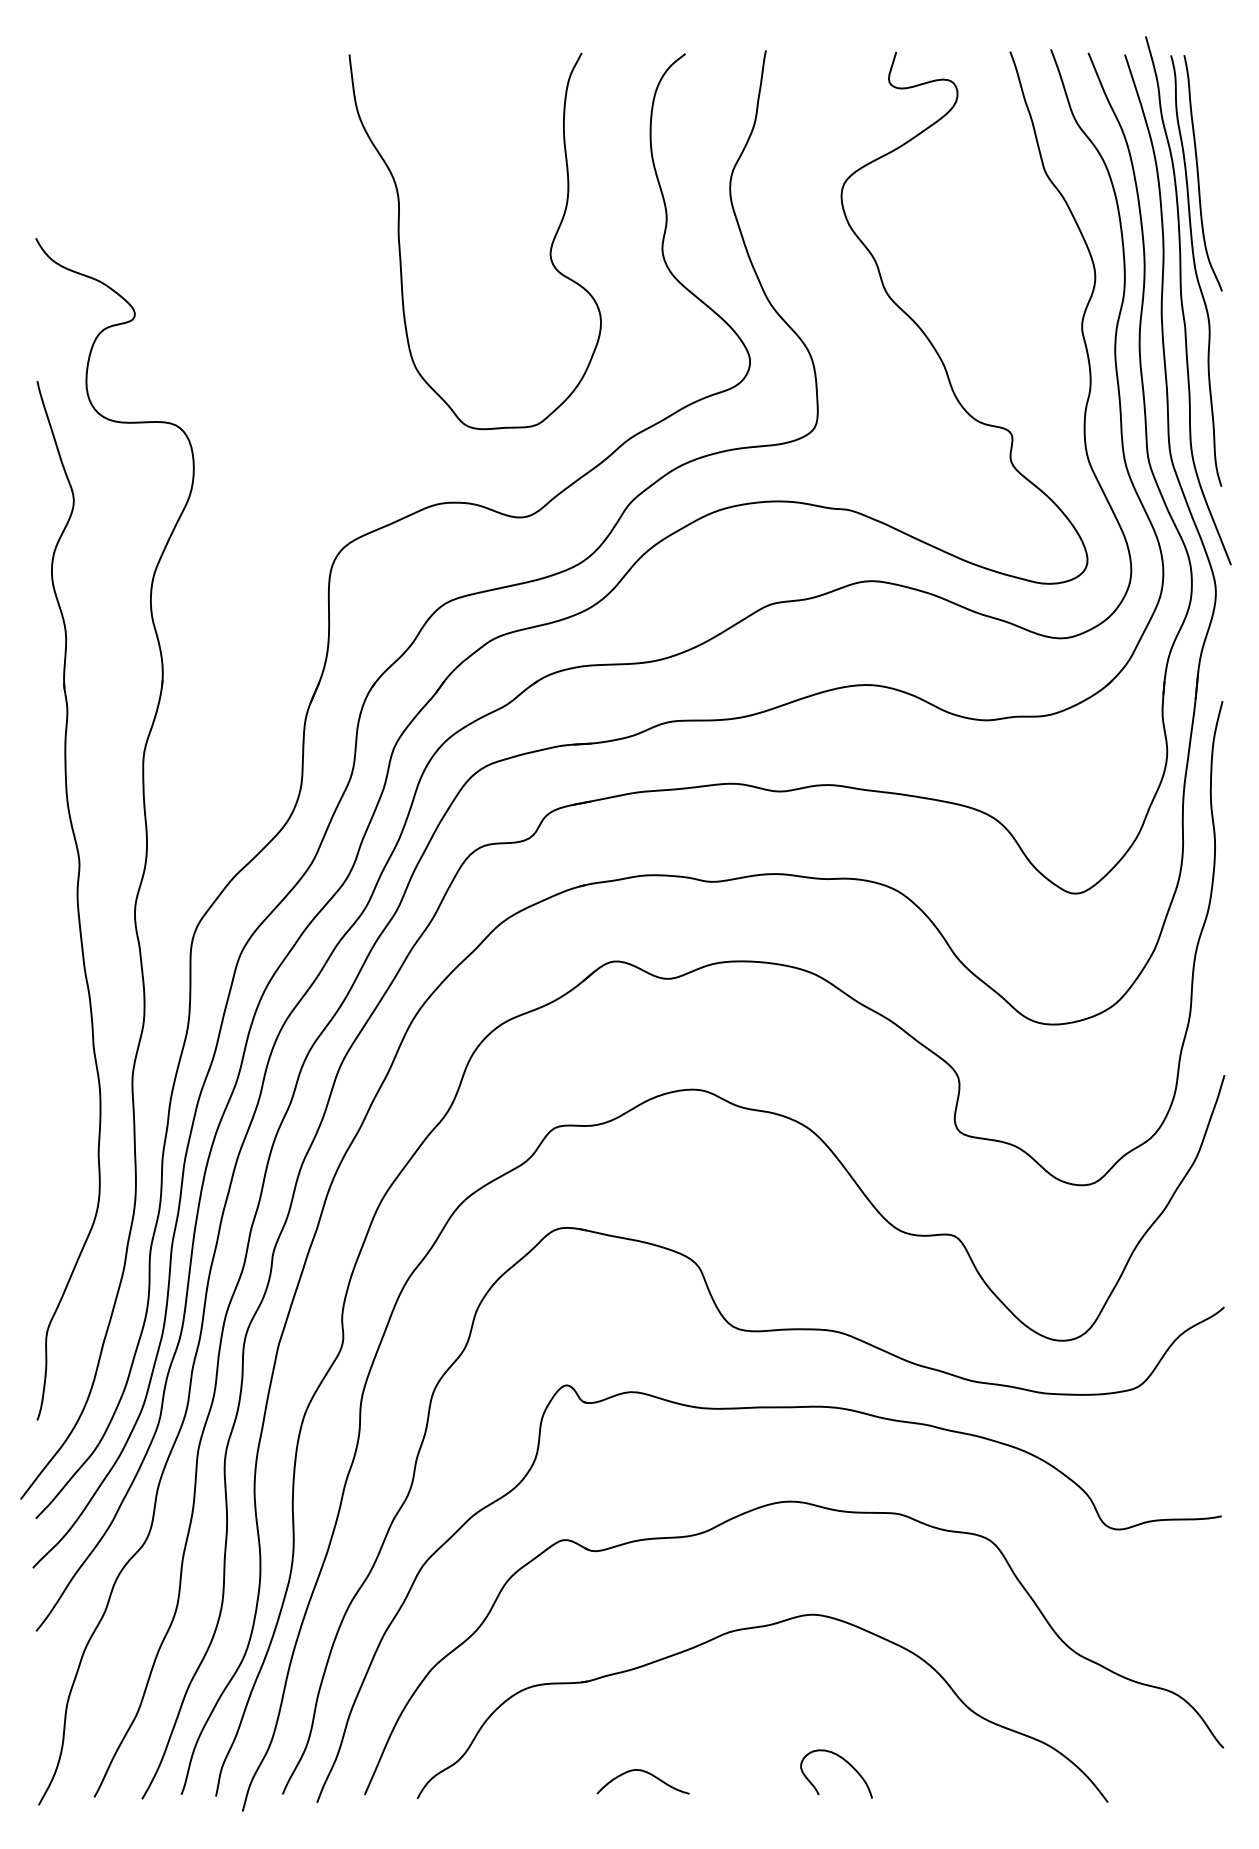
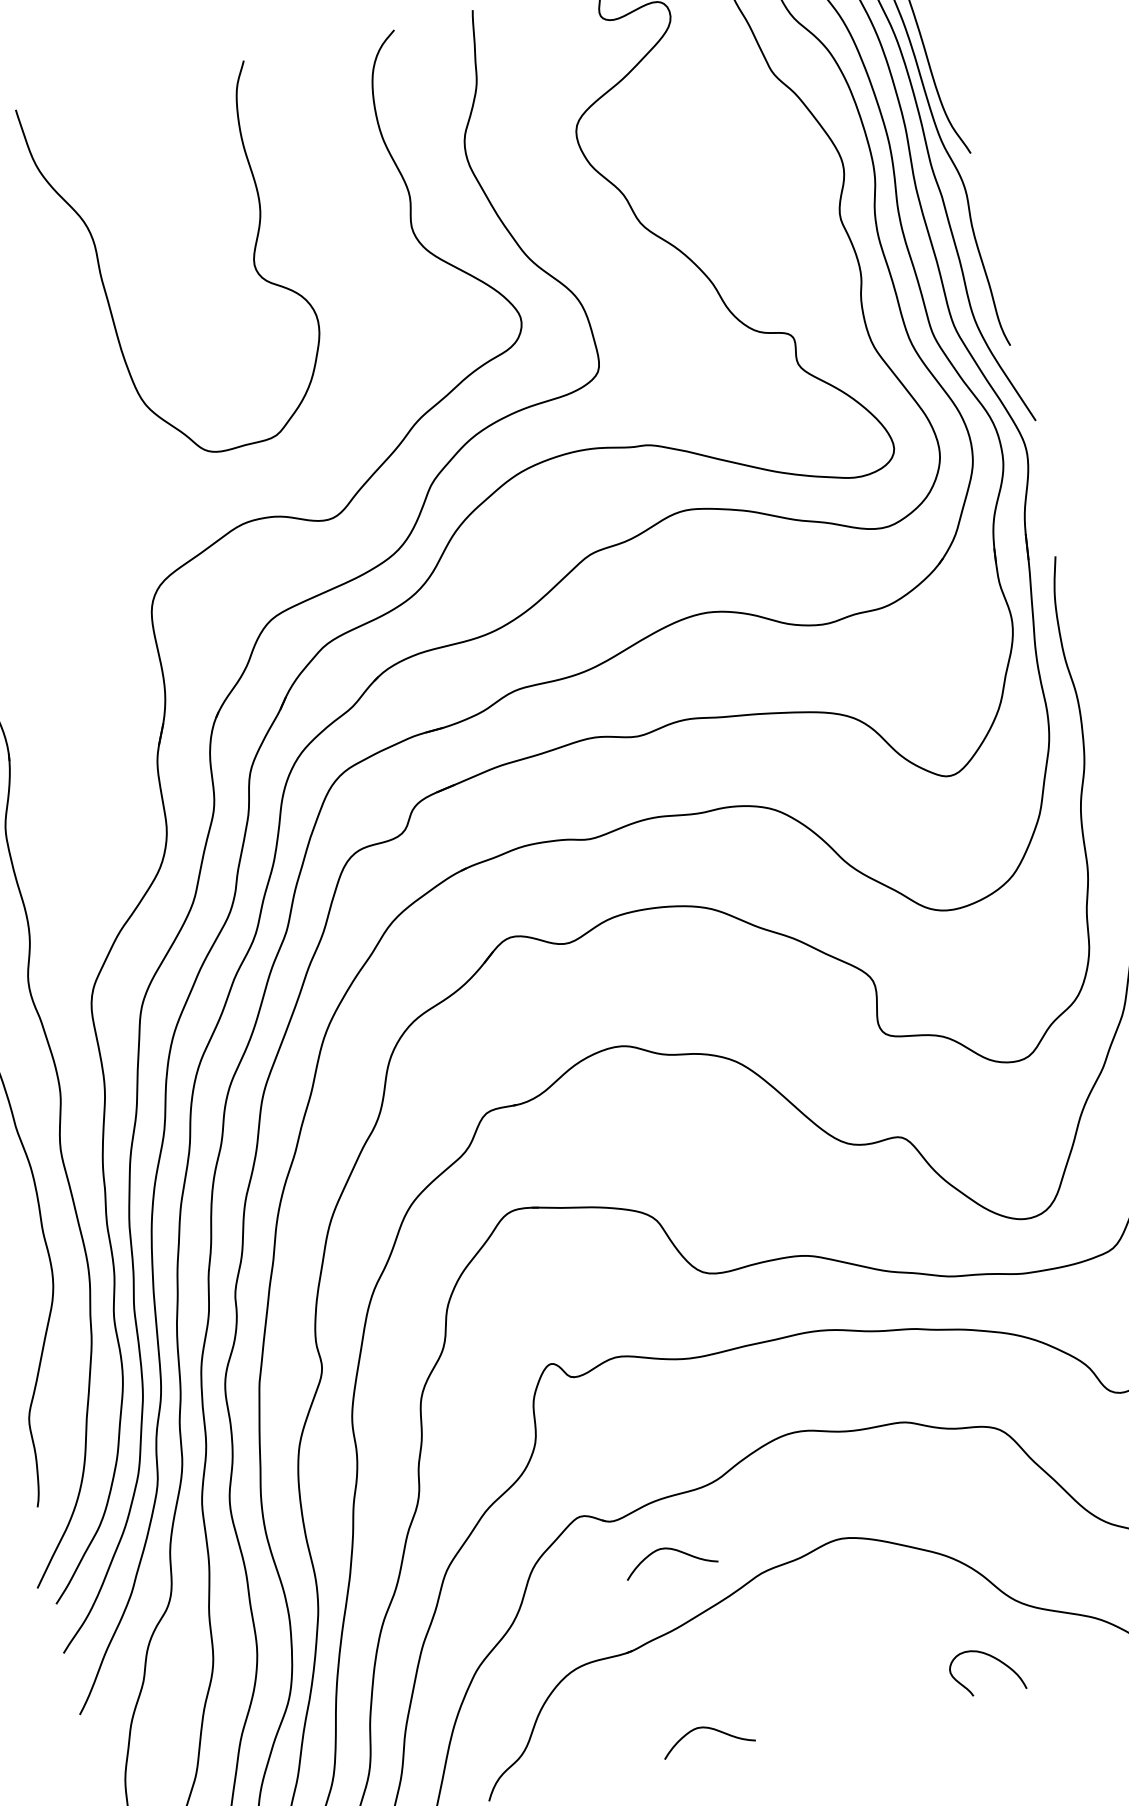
curve: (400, 243) -> (104, 285), moved
curve: (646, 1591) -> (671, 1550), added
curve: (843, 1760) -> (990, 1657), moved

